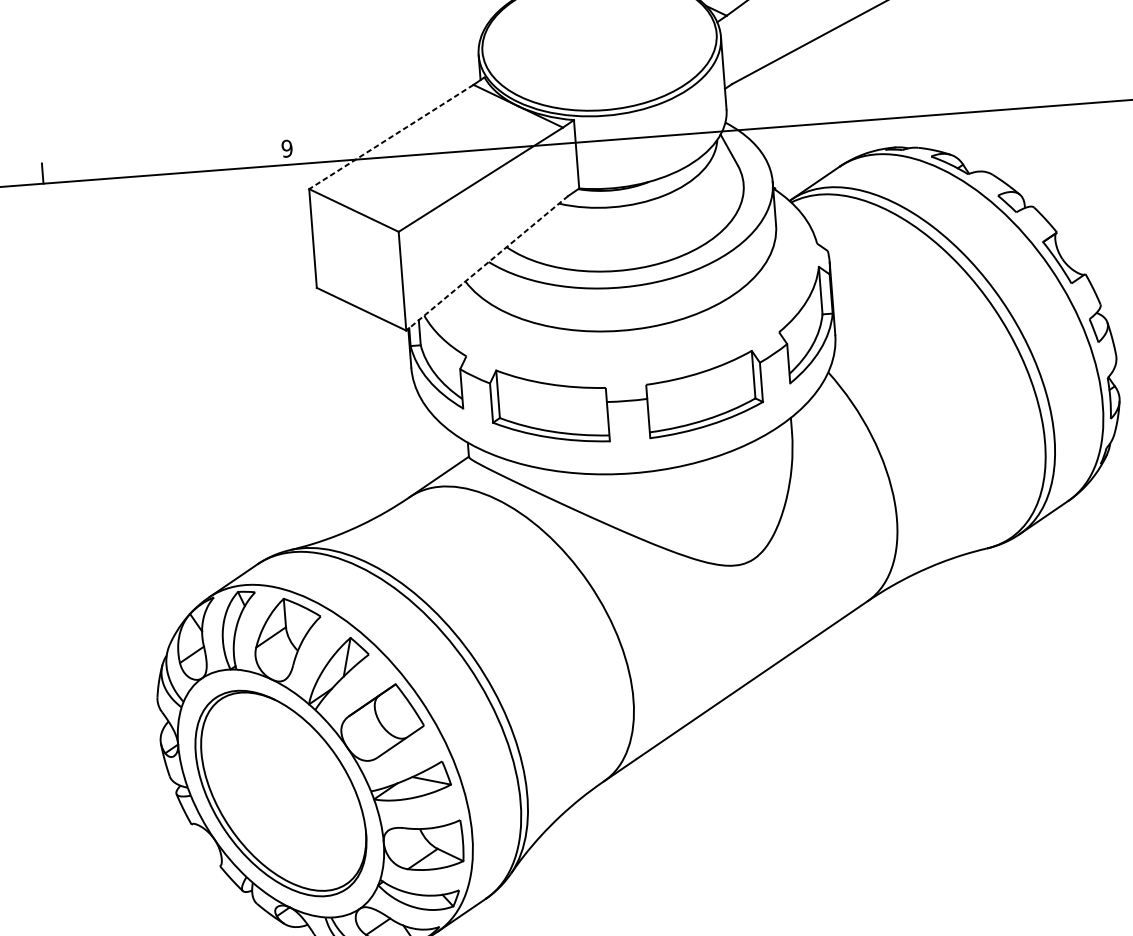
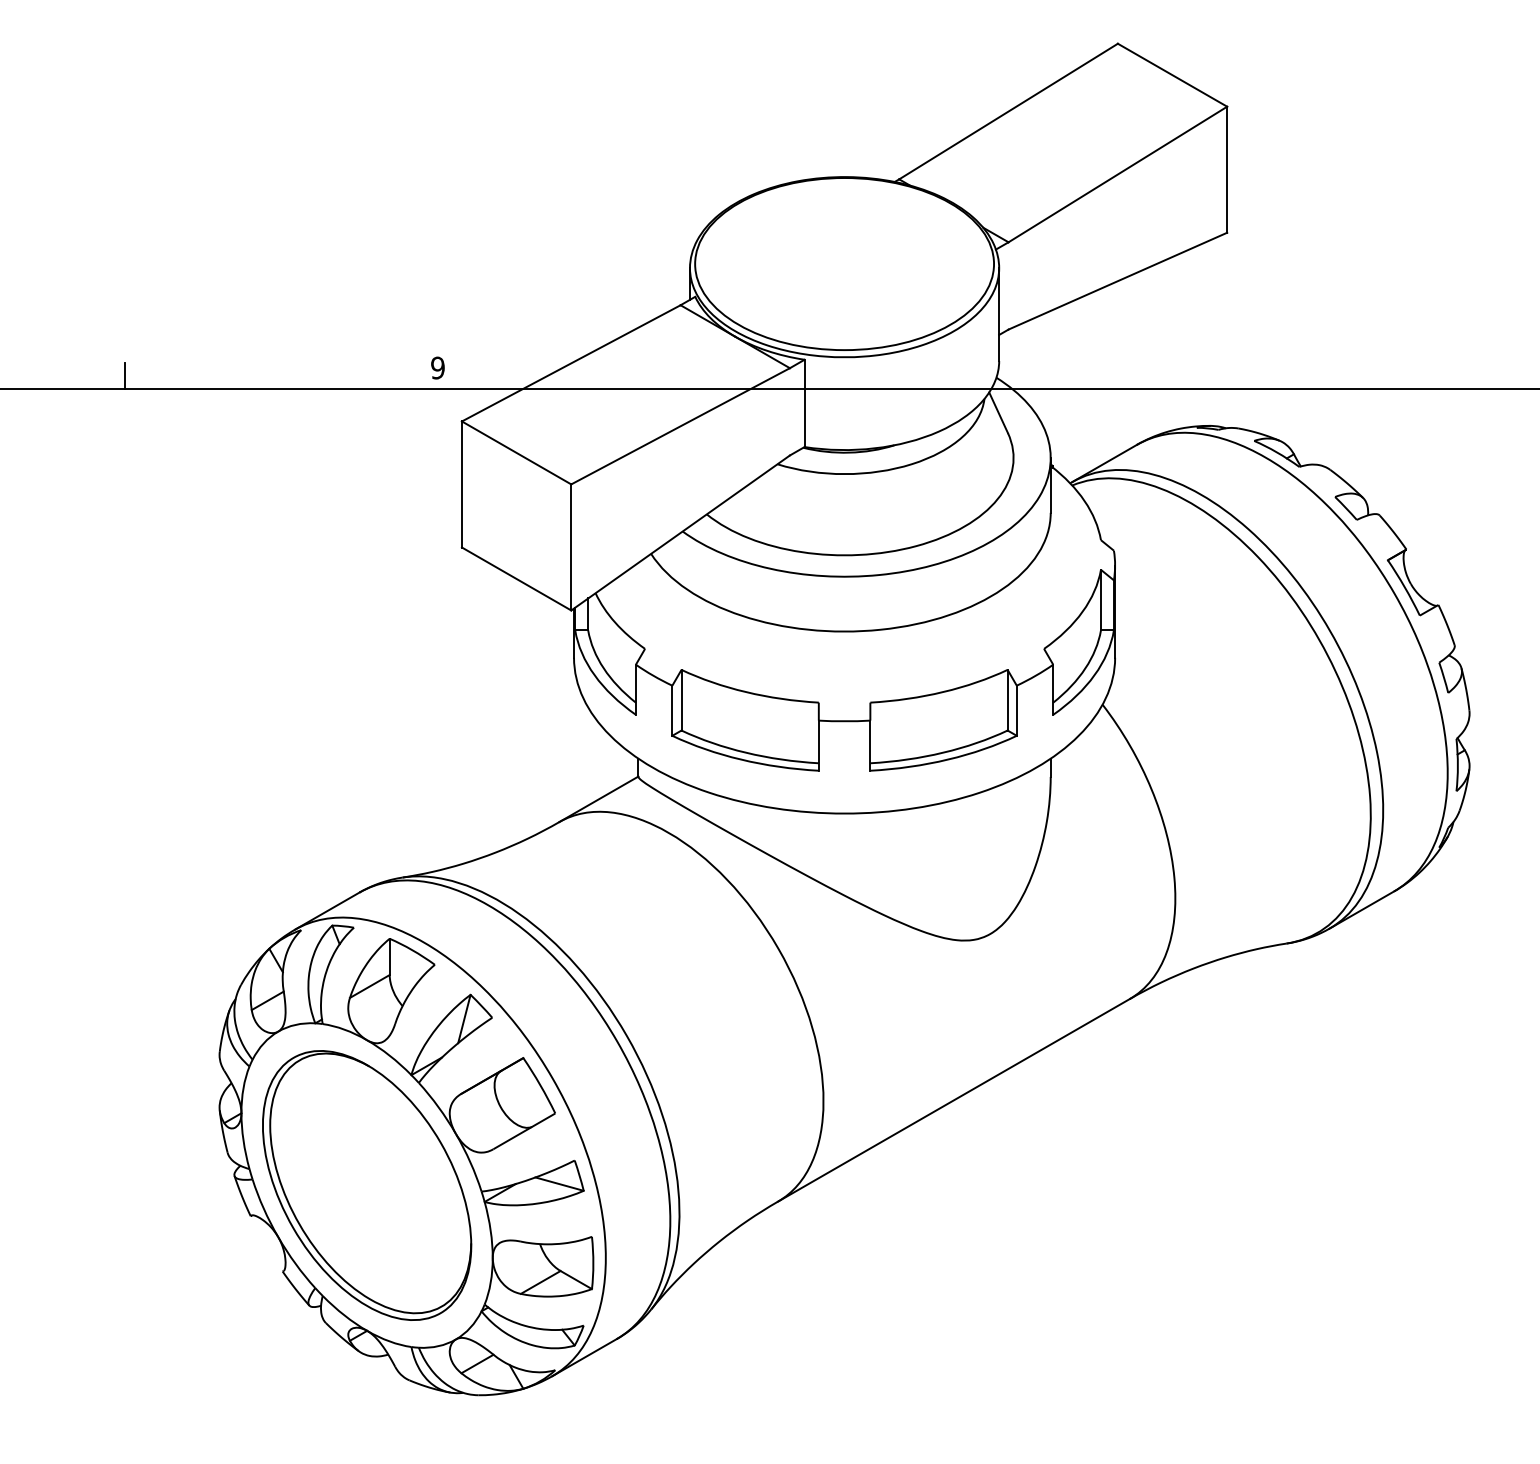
line: (391, 137) -> (571, 363), dashed -> solid
line: (487, 263) -> (680, 533), dashed -> solid

